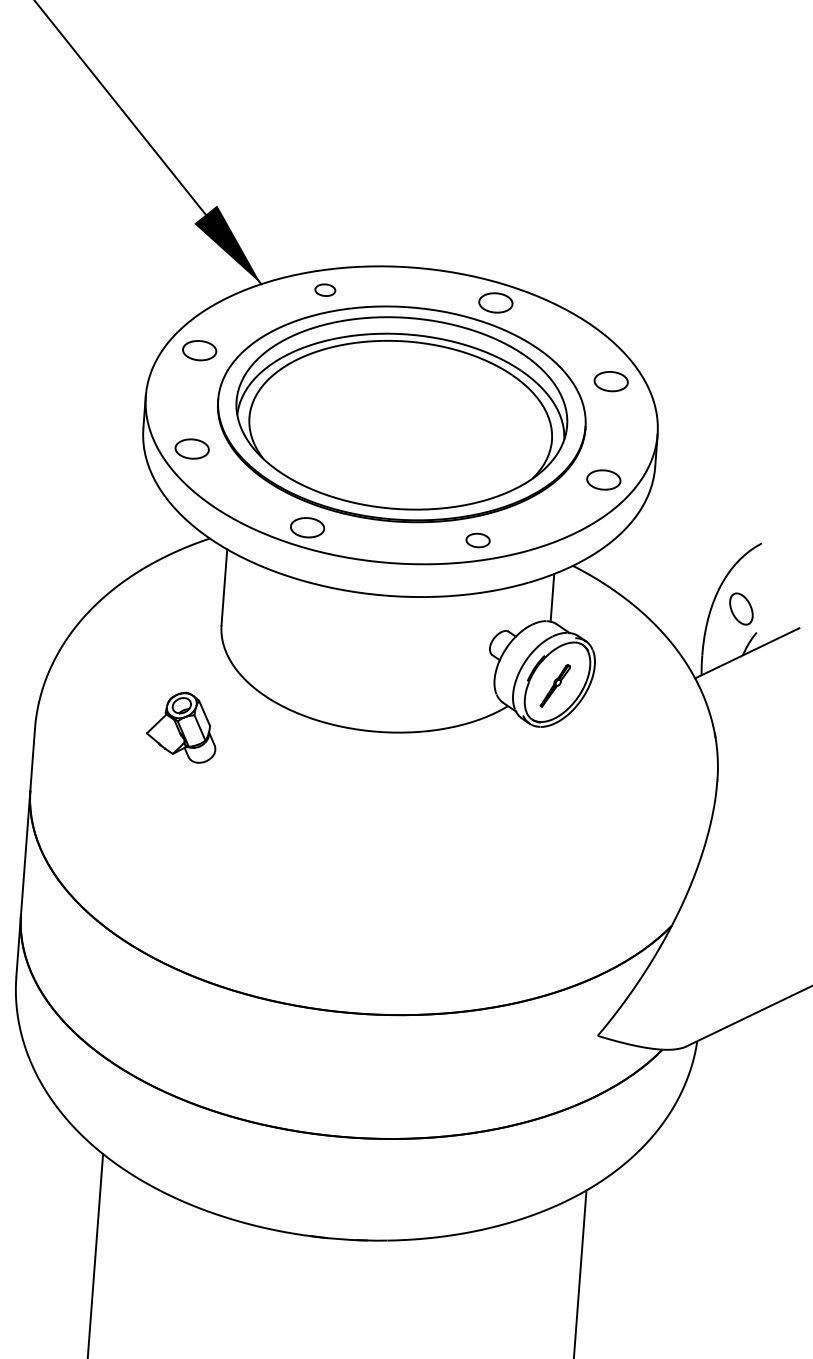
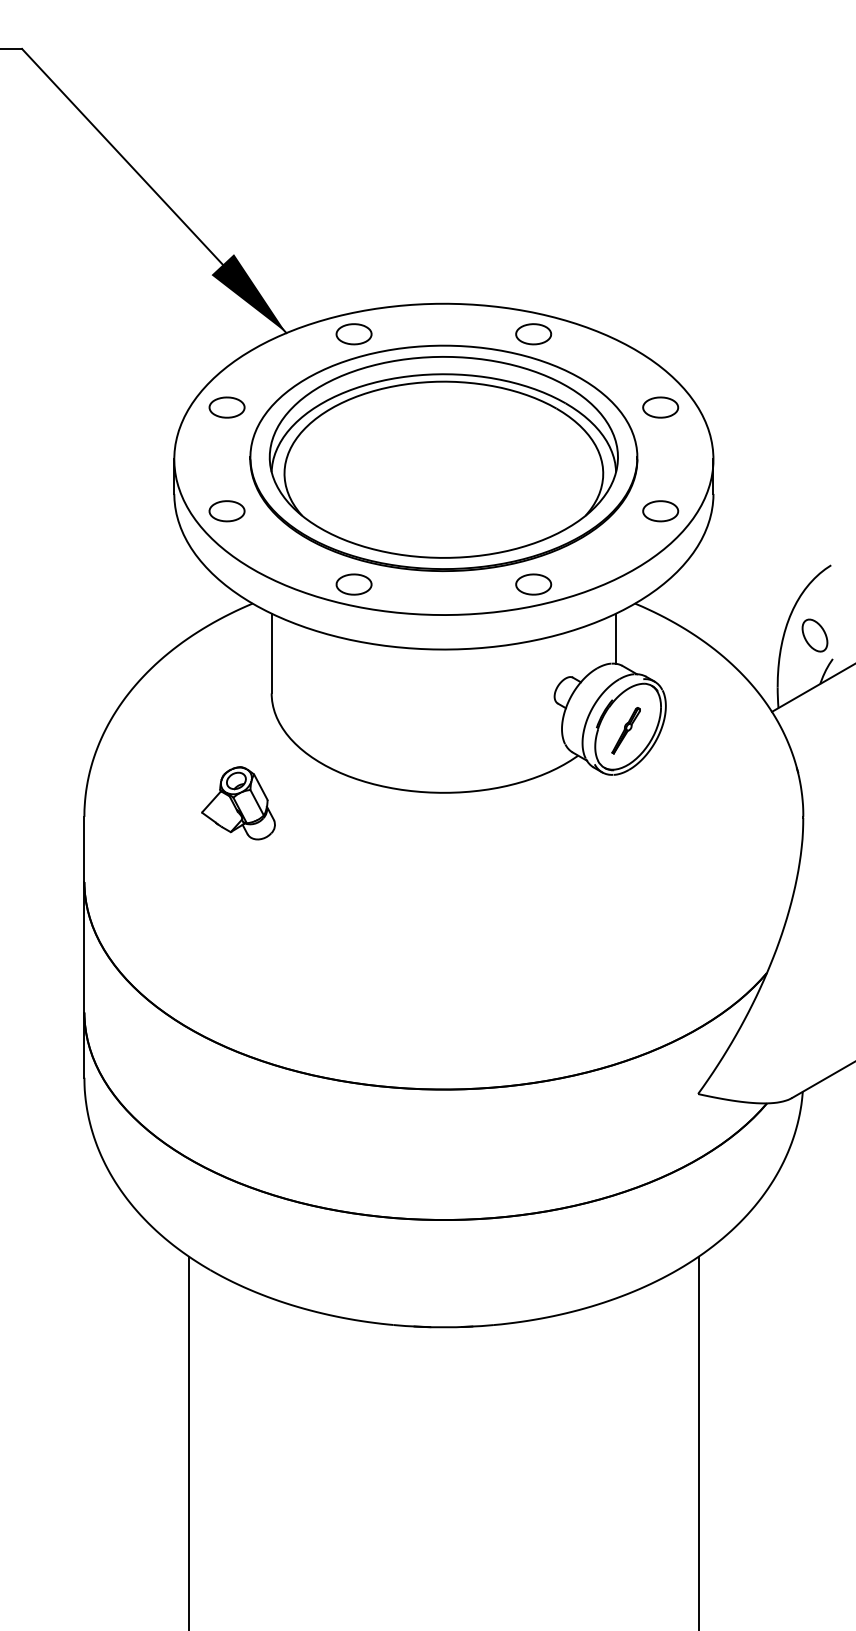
part: (324, 290) -> (353, 334), size x1.67
part: (477, 540) -> (533, 584), size x1.43

